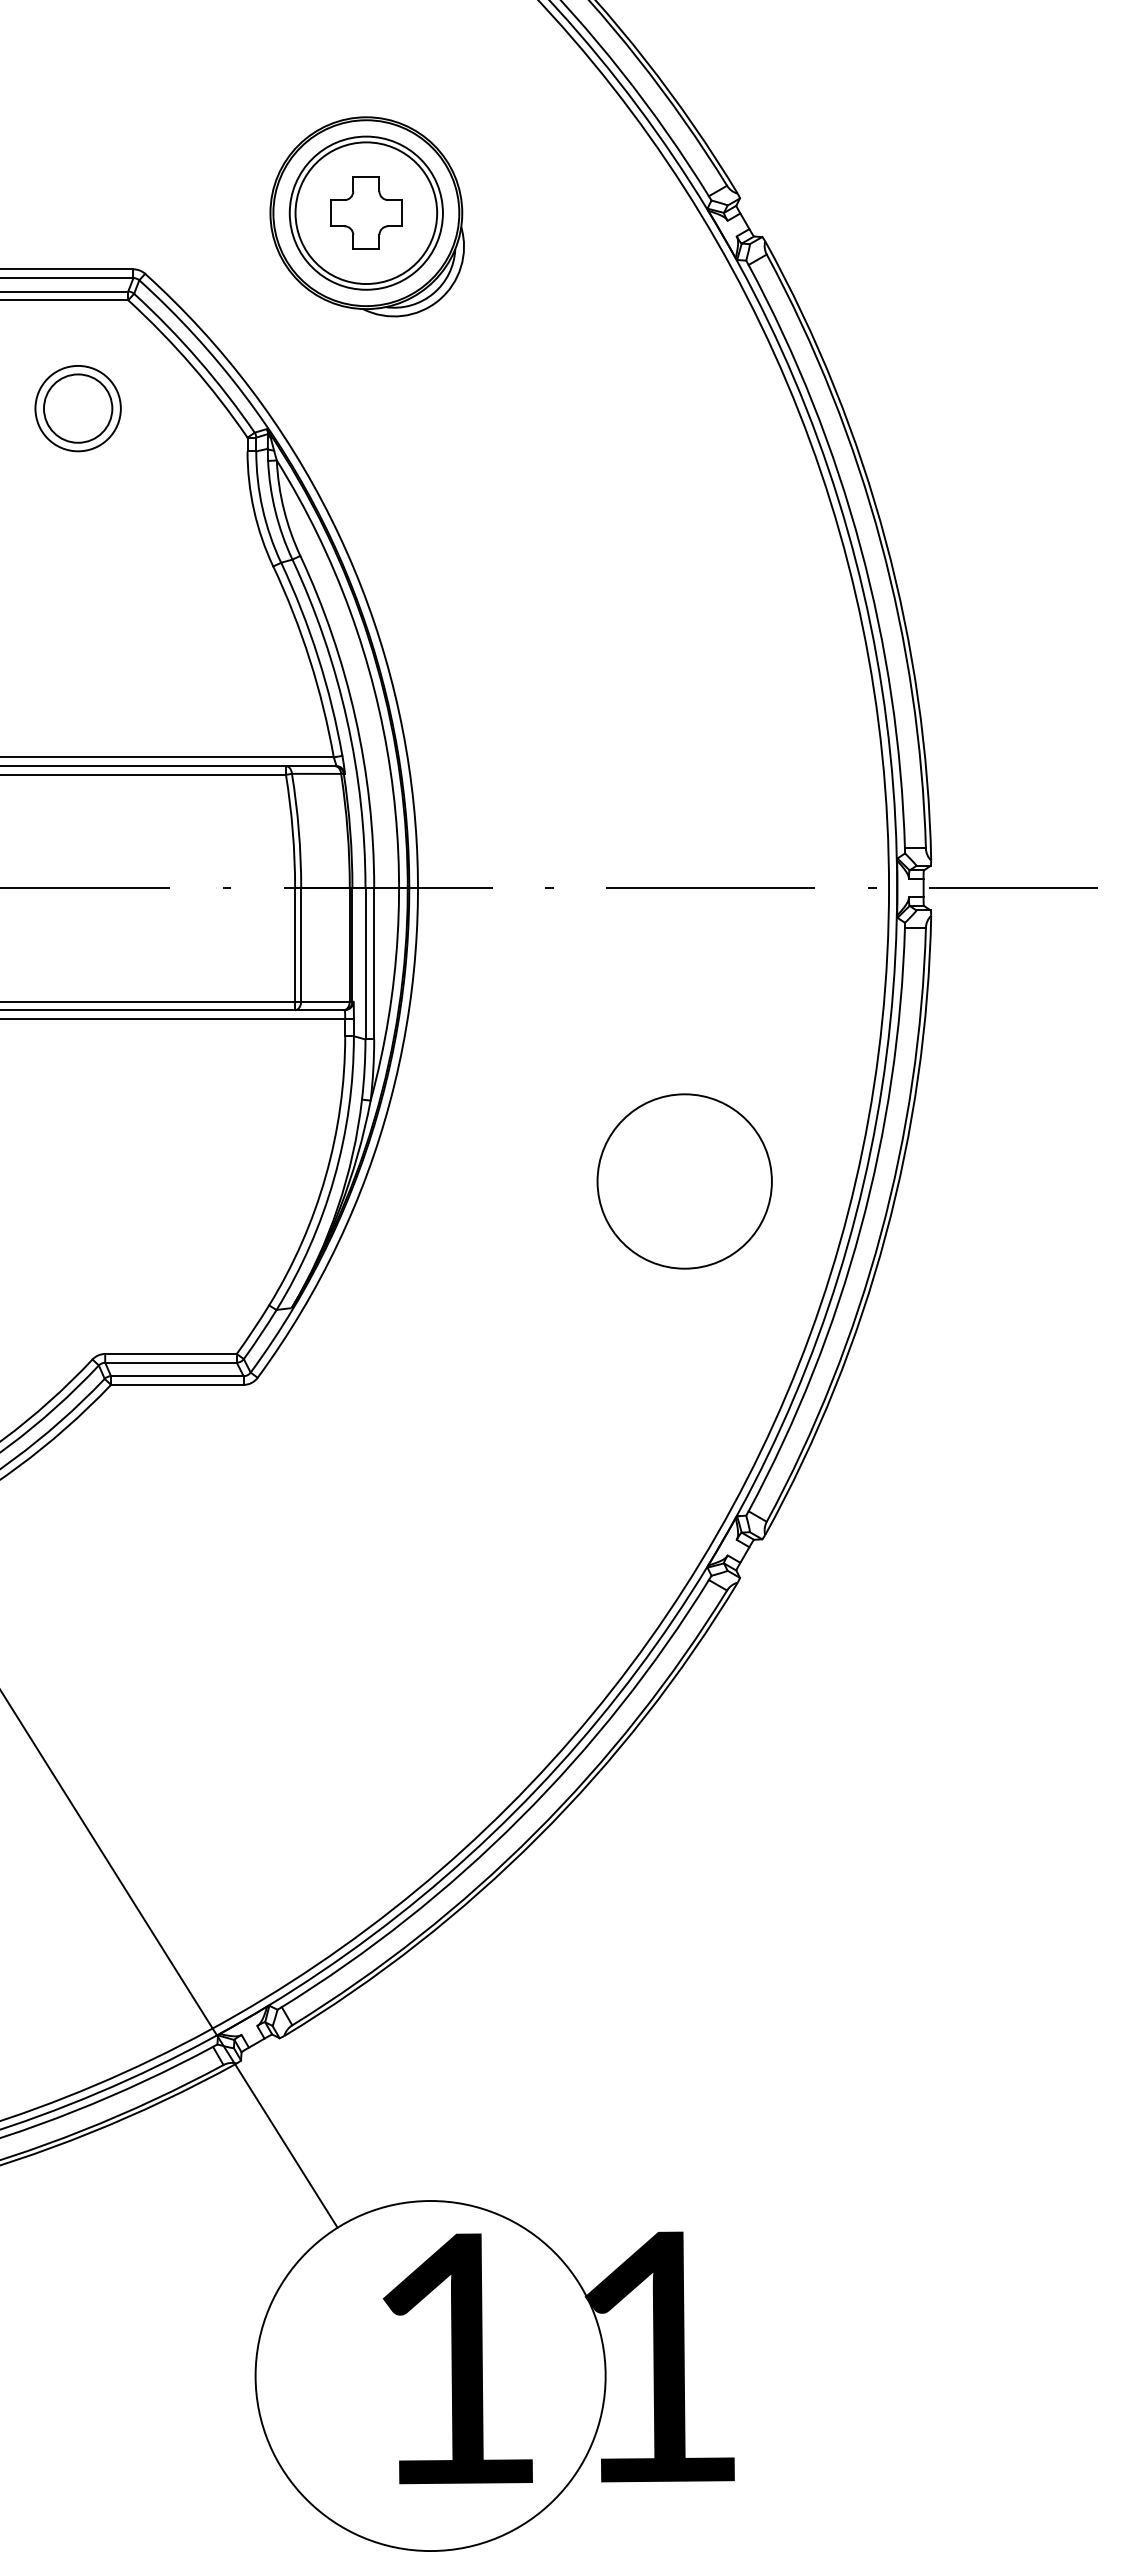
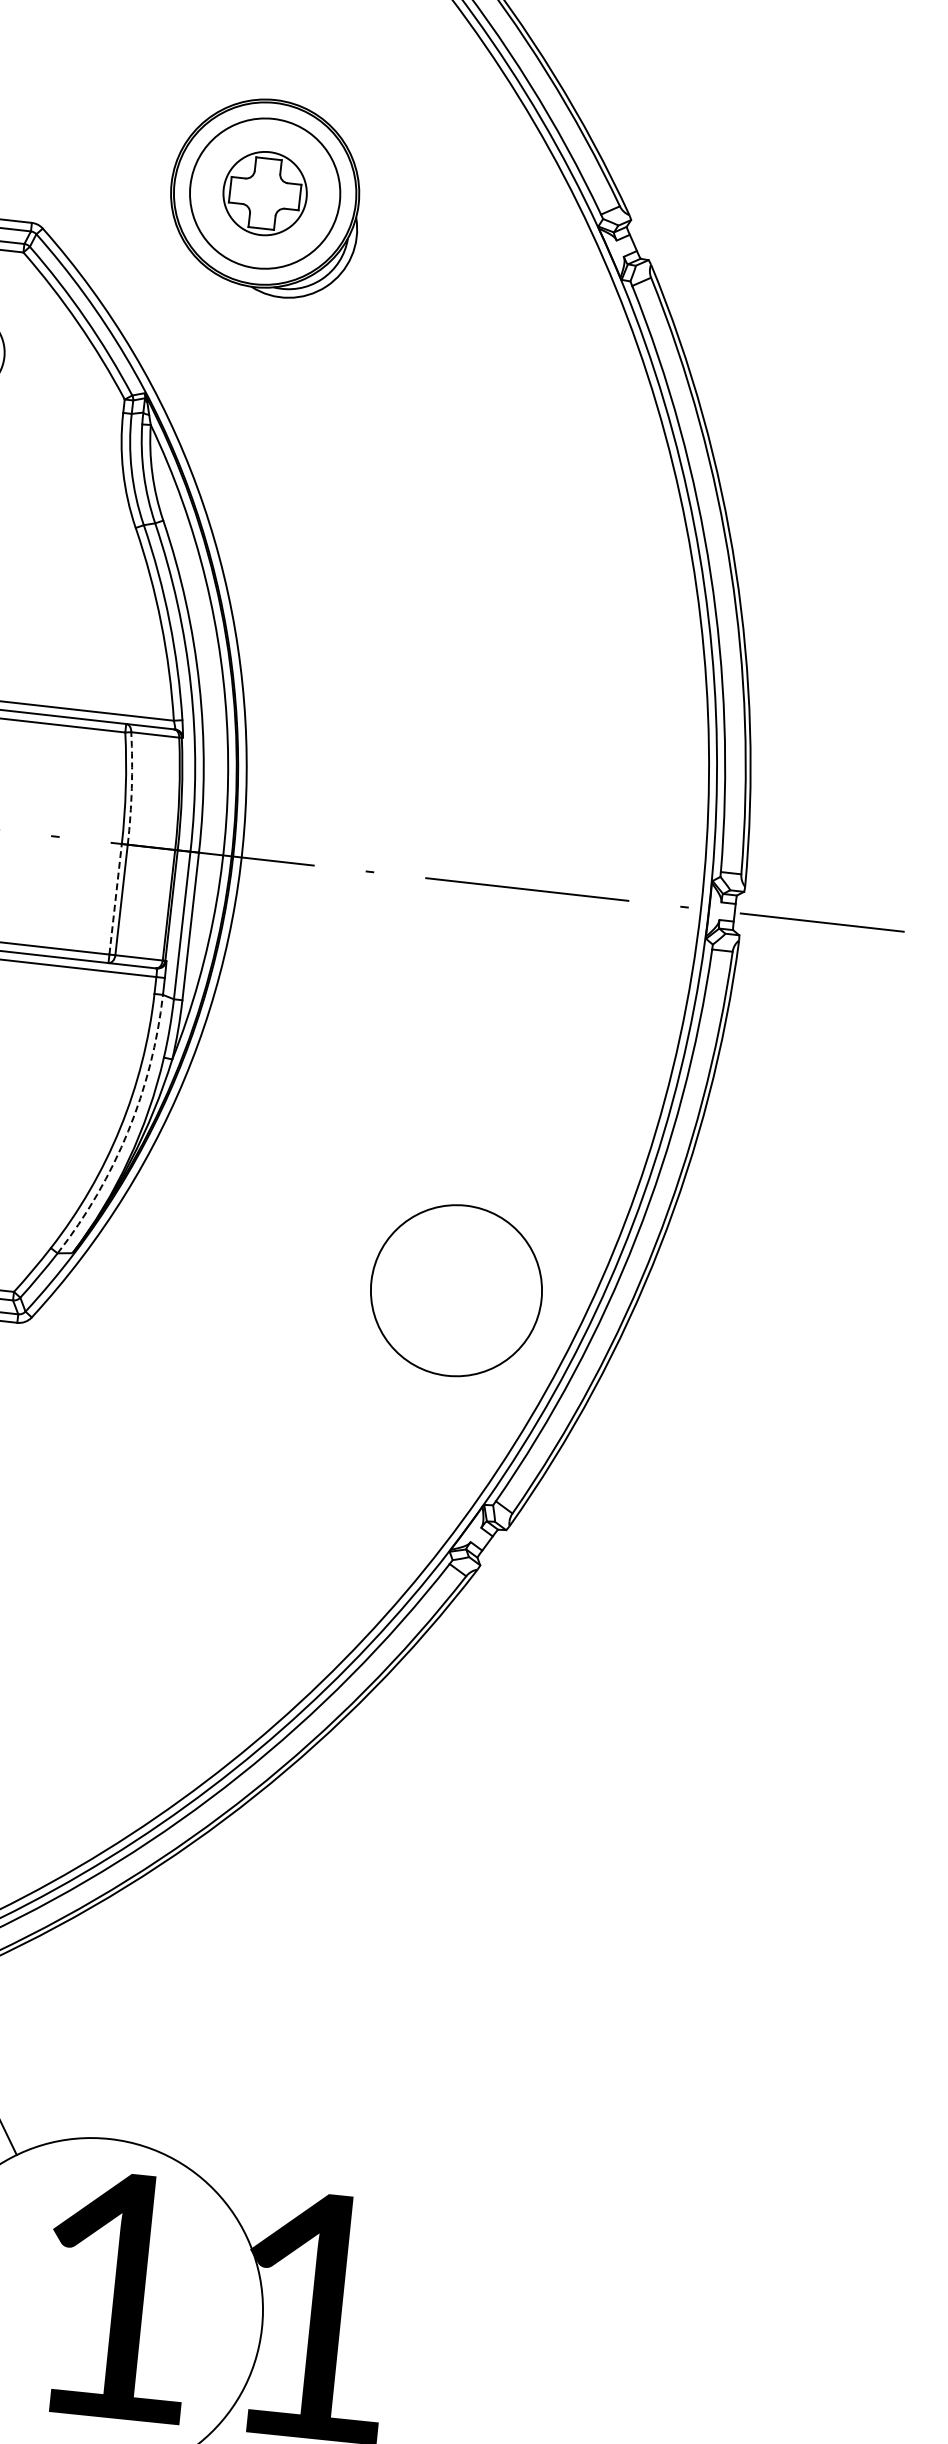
circle: (366, 213) -> (265, 193), size x0.6
arc: (298, 830) -> (131, 788), solid -> dashed
line: (295, 944) -> (116, 899), solid -> dashed
arc: (334, 1178) -> (128, 1131), solid -> dashed
circle: (684, 1181) -> (456, 1290), moved

